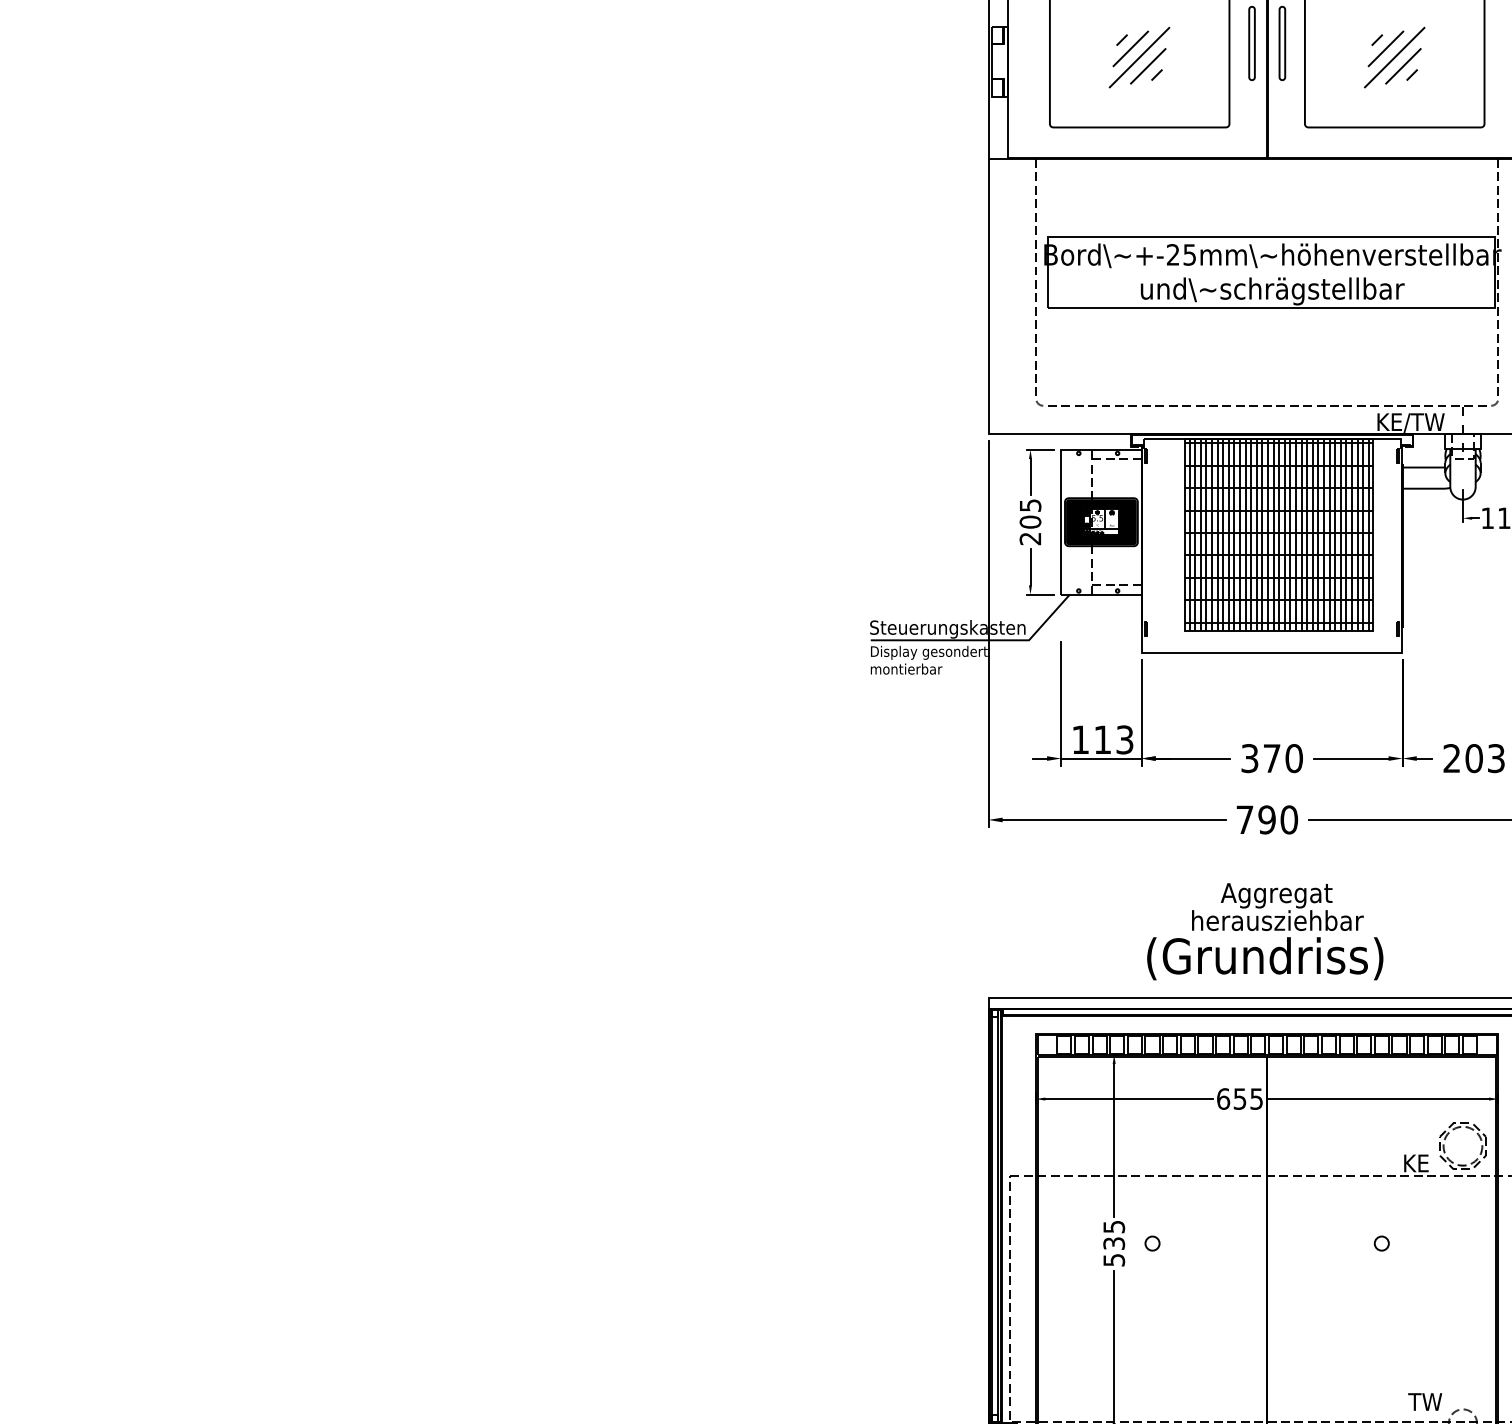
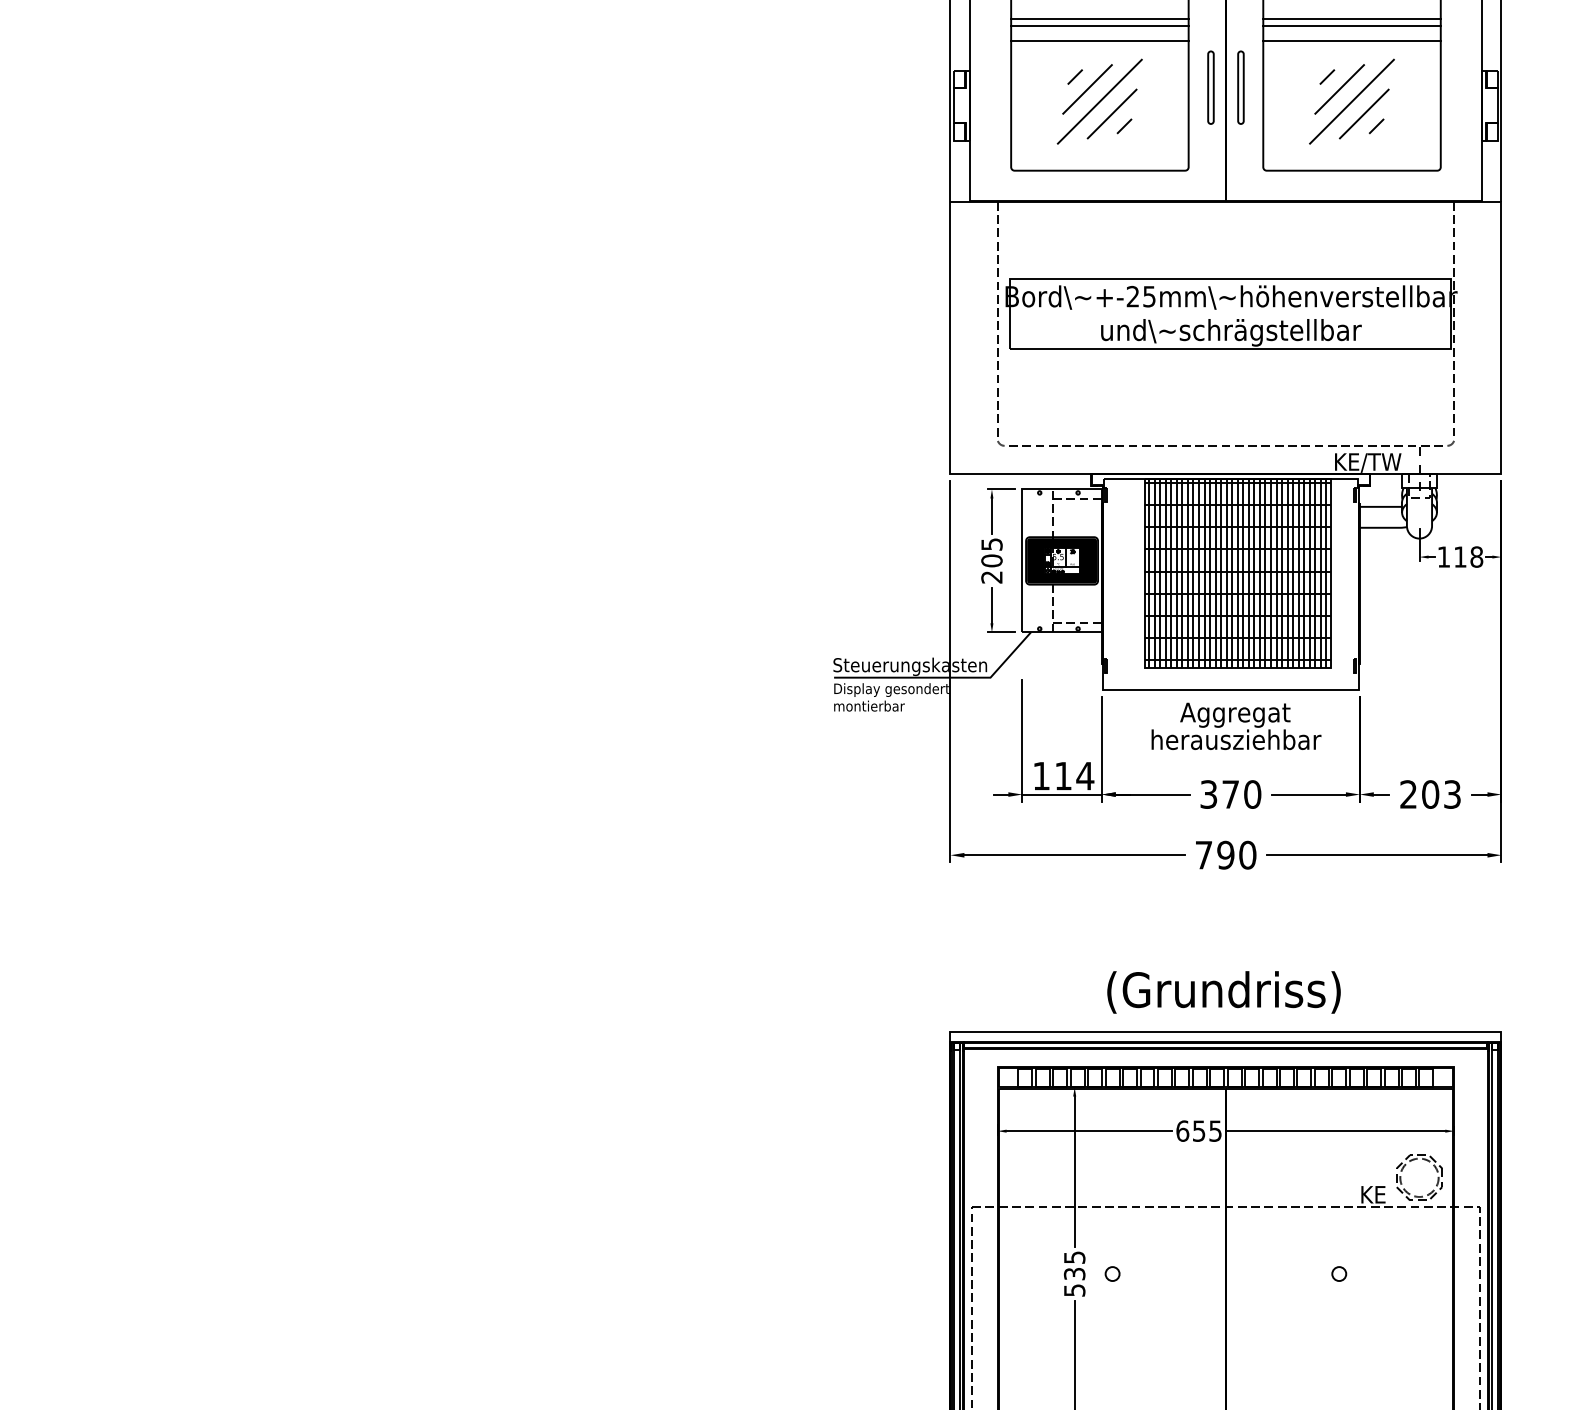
part: (1139, 57) -> (1099, 101), size x1.43
part: (1394, 57) -> (1351, 101), size x1.43
text: (1125, 739) -> (1085, 775), 113 -> 114
text: (1277, 906) -> (1236, 725), moved

